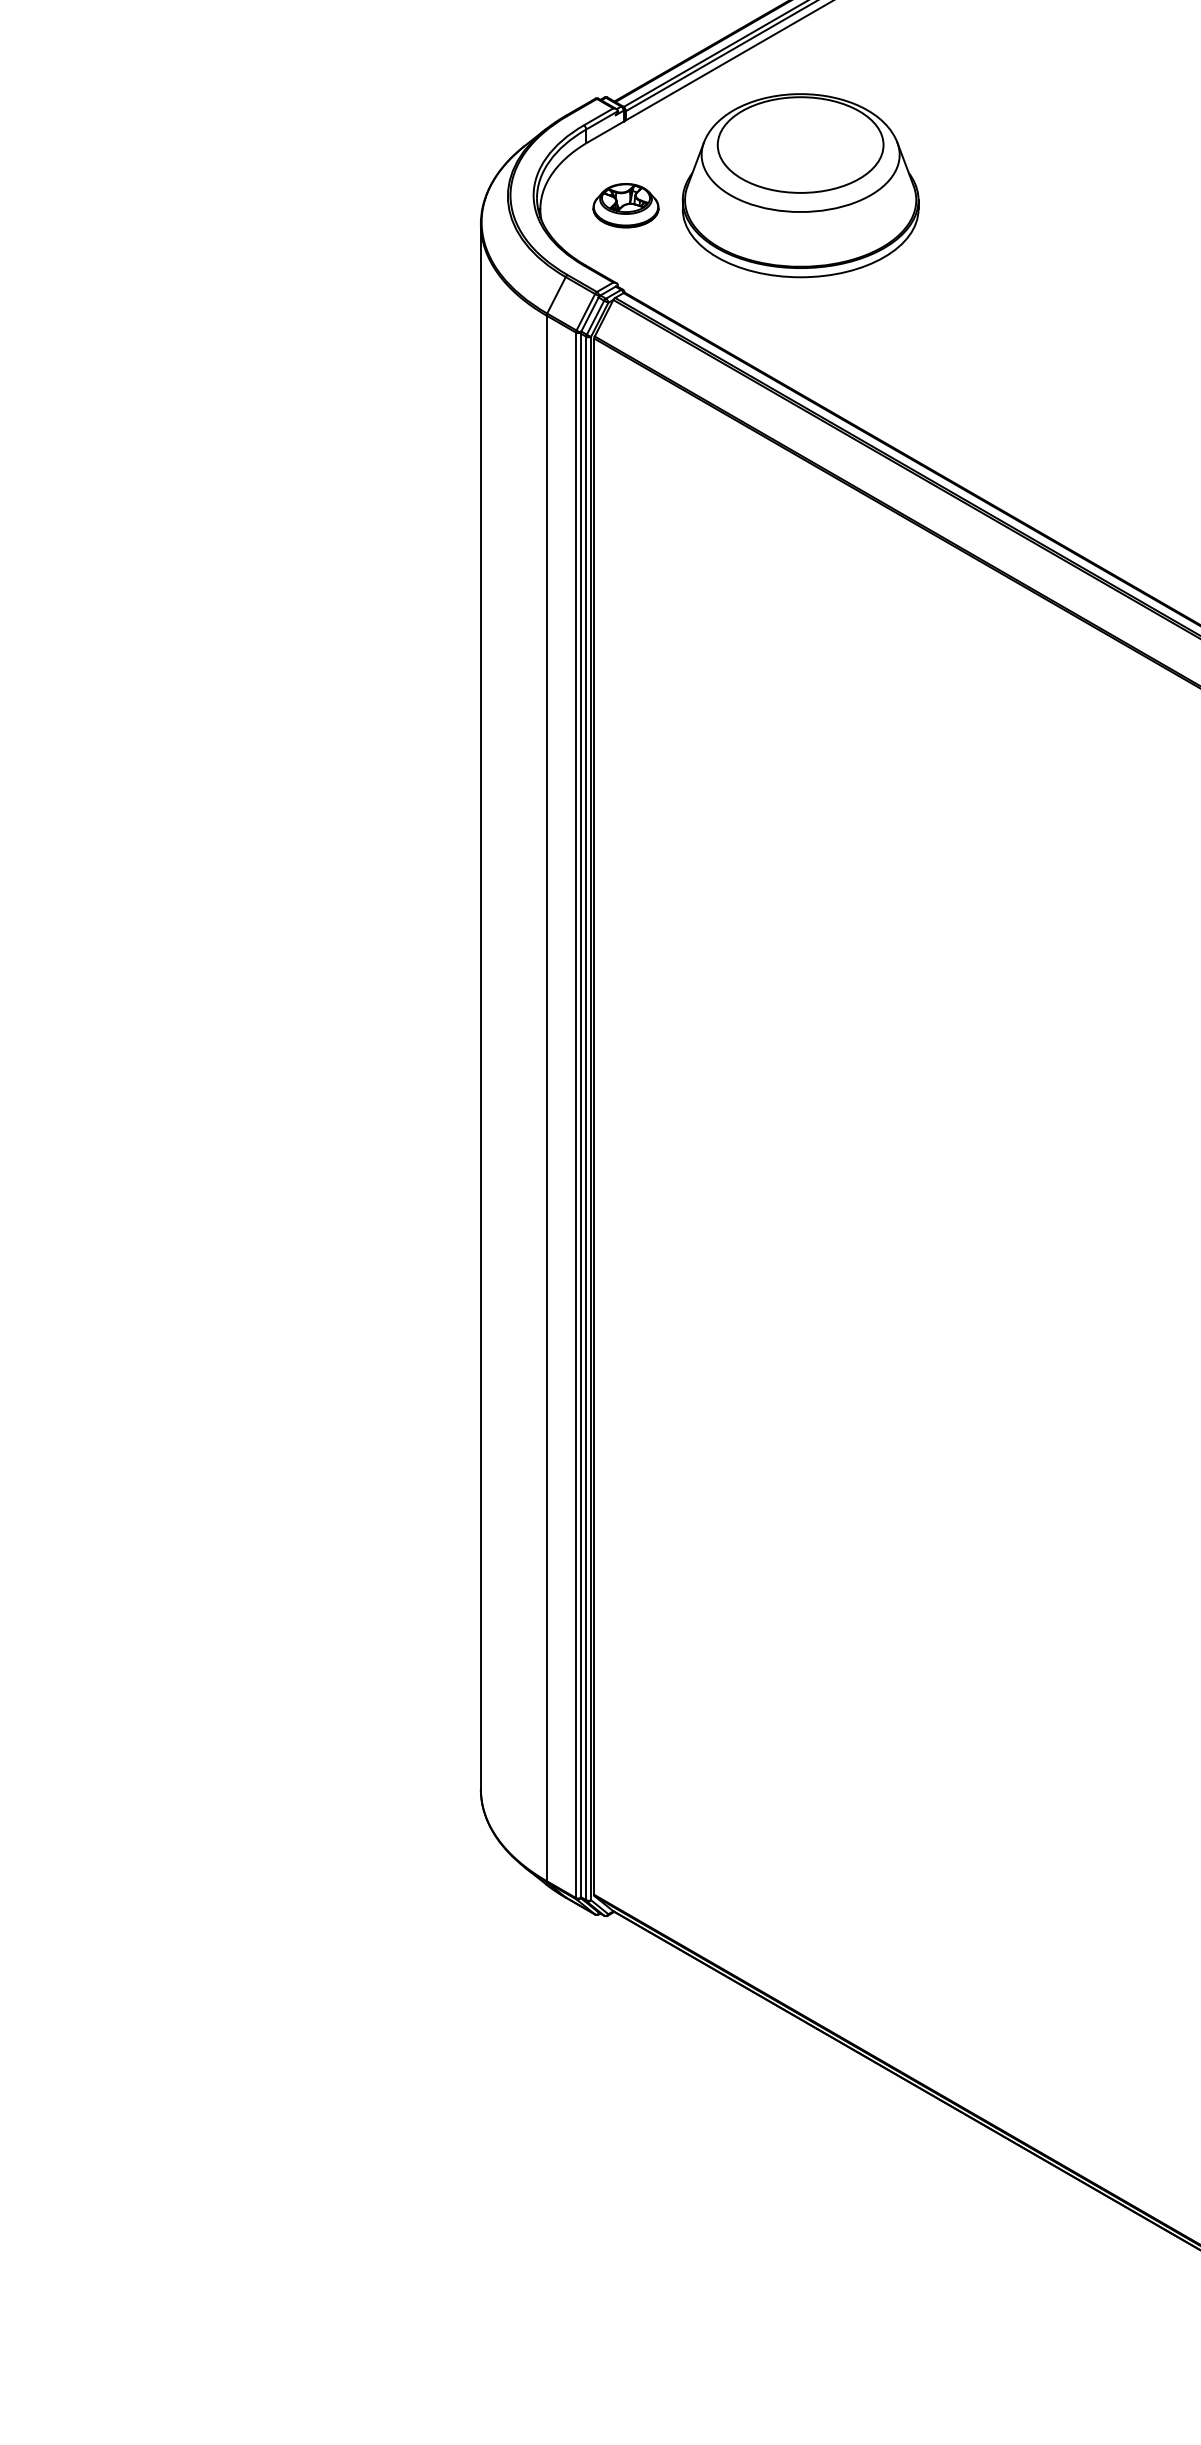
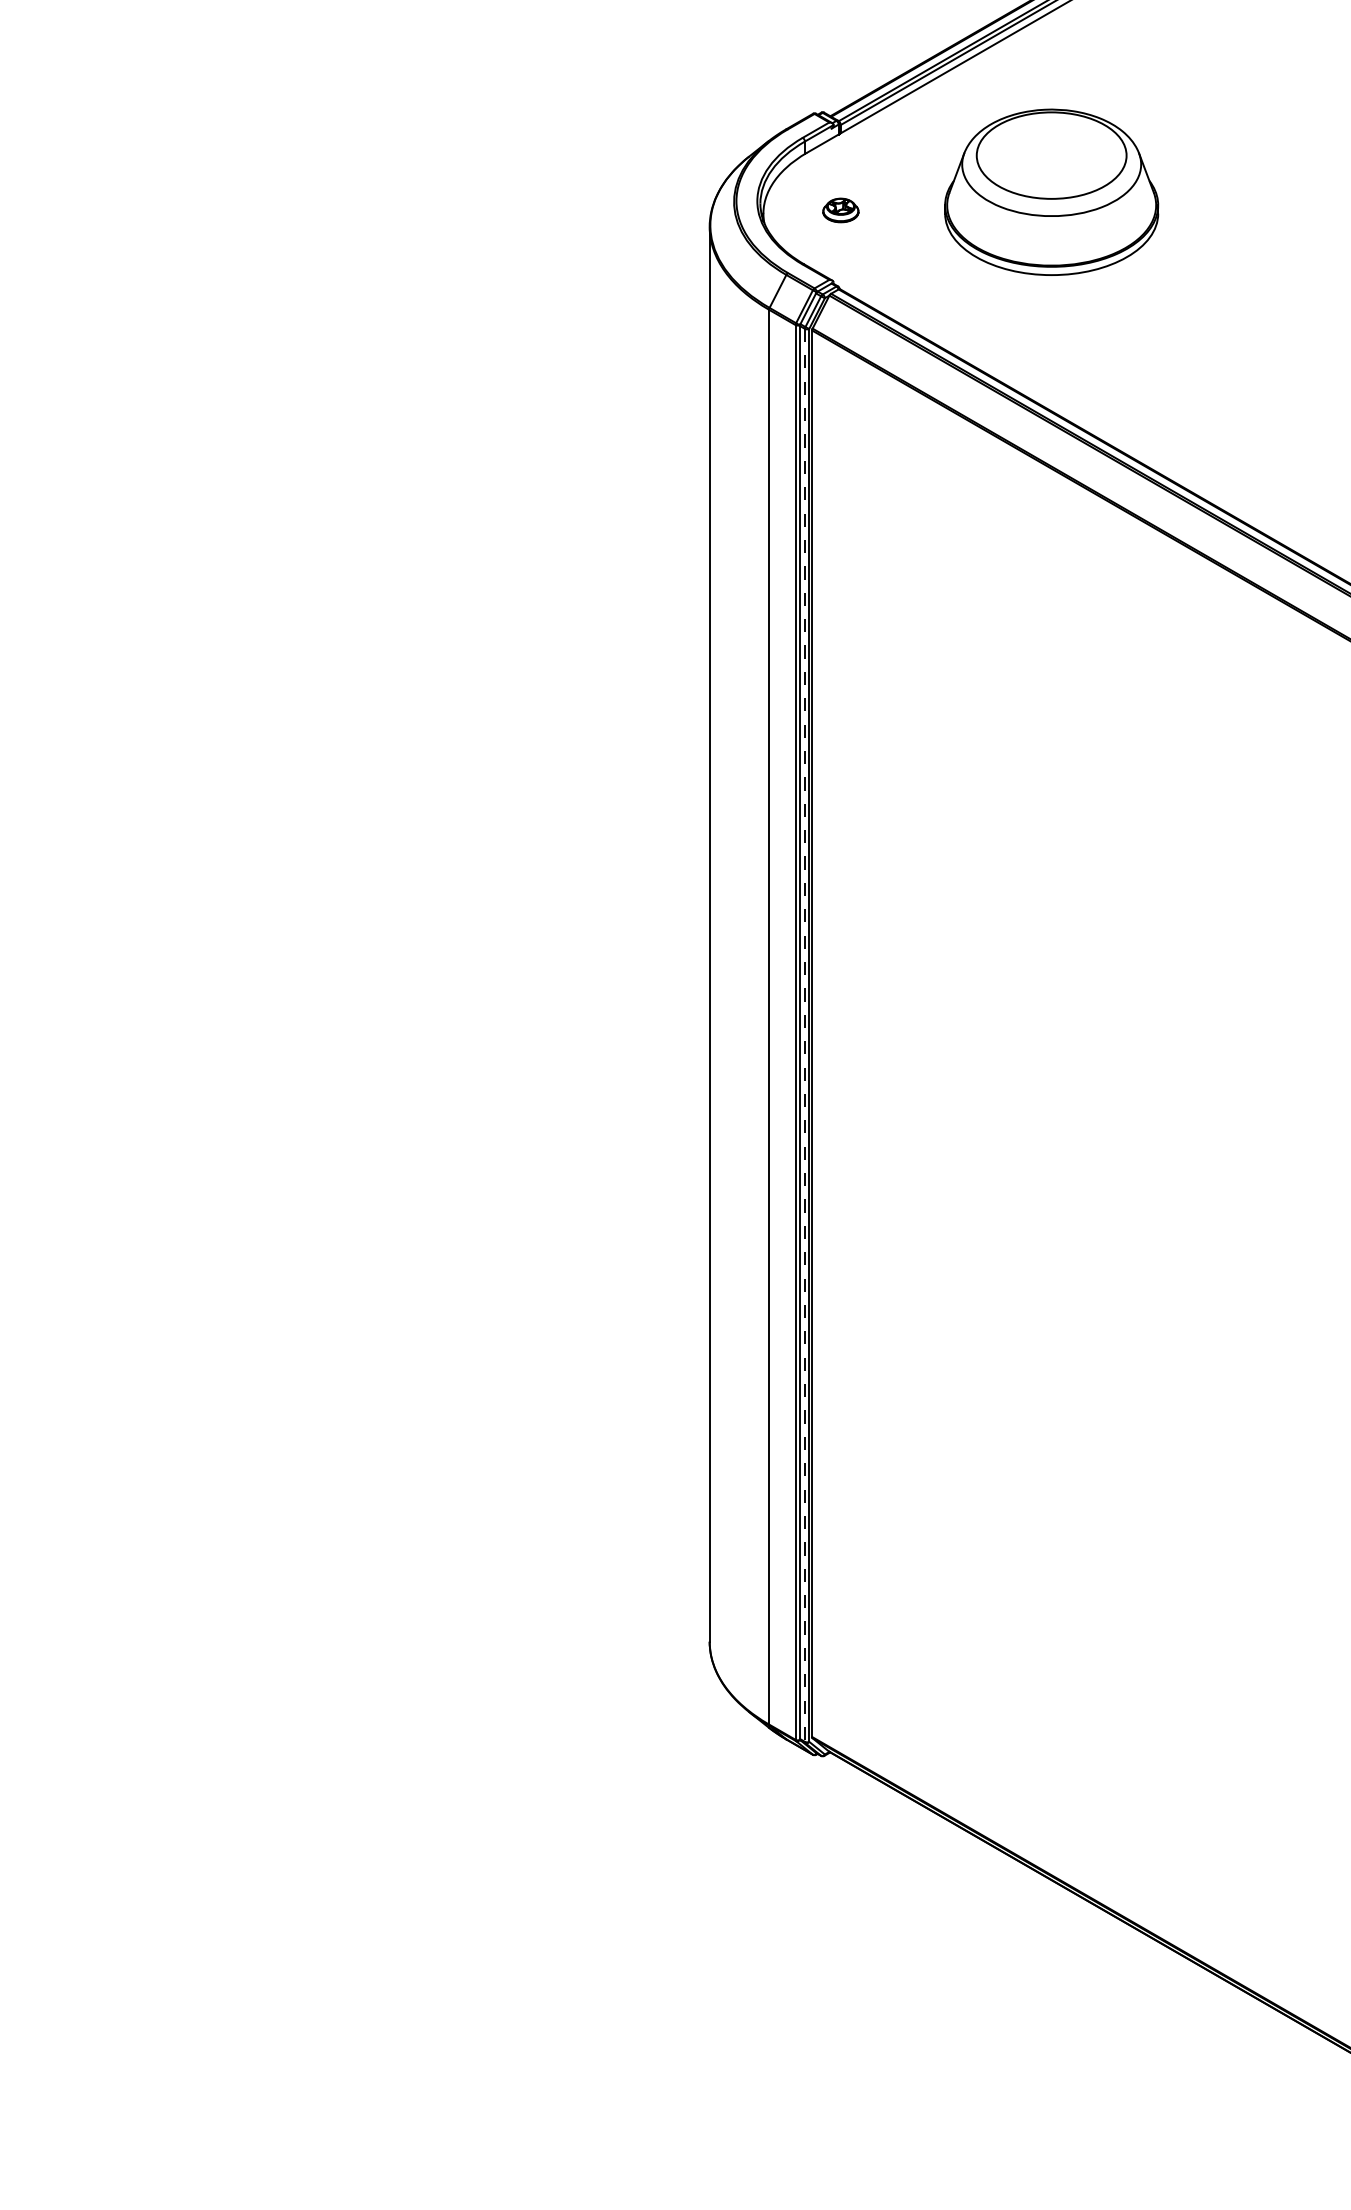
part: (800, 184) -> (1051, 191), moved
part: (625, 205) -> (840, 210), size x0.6
line: (585, 1118) -> (804, 1035), solid -> dashed

